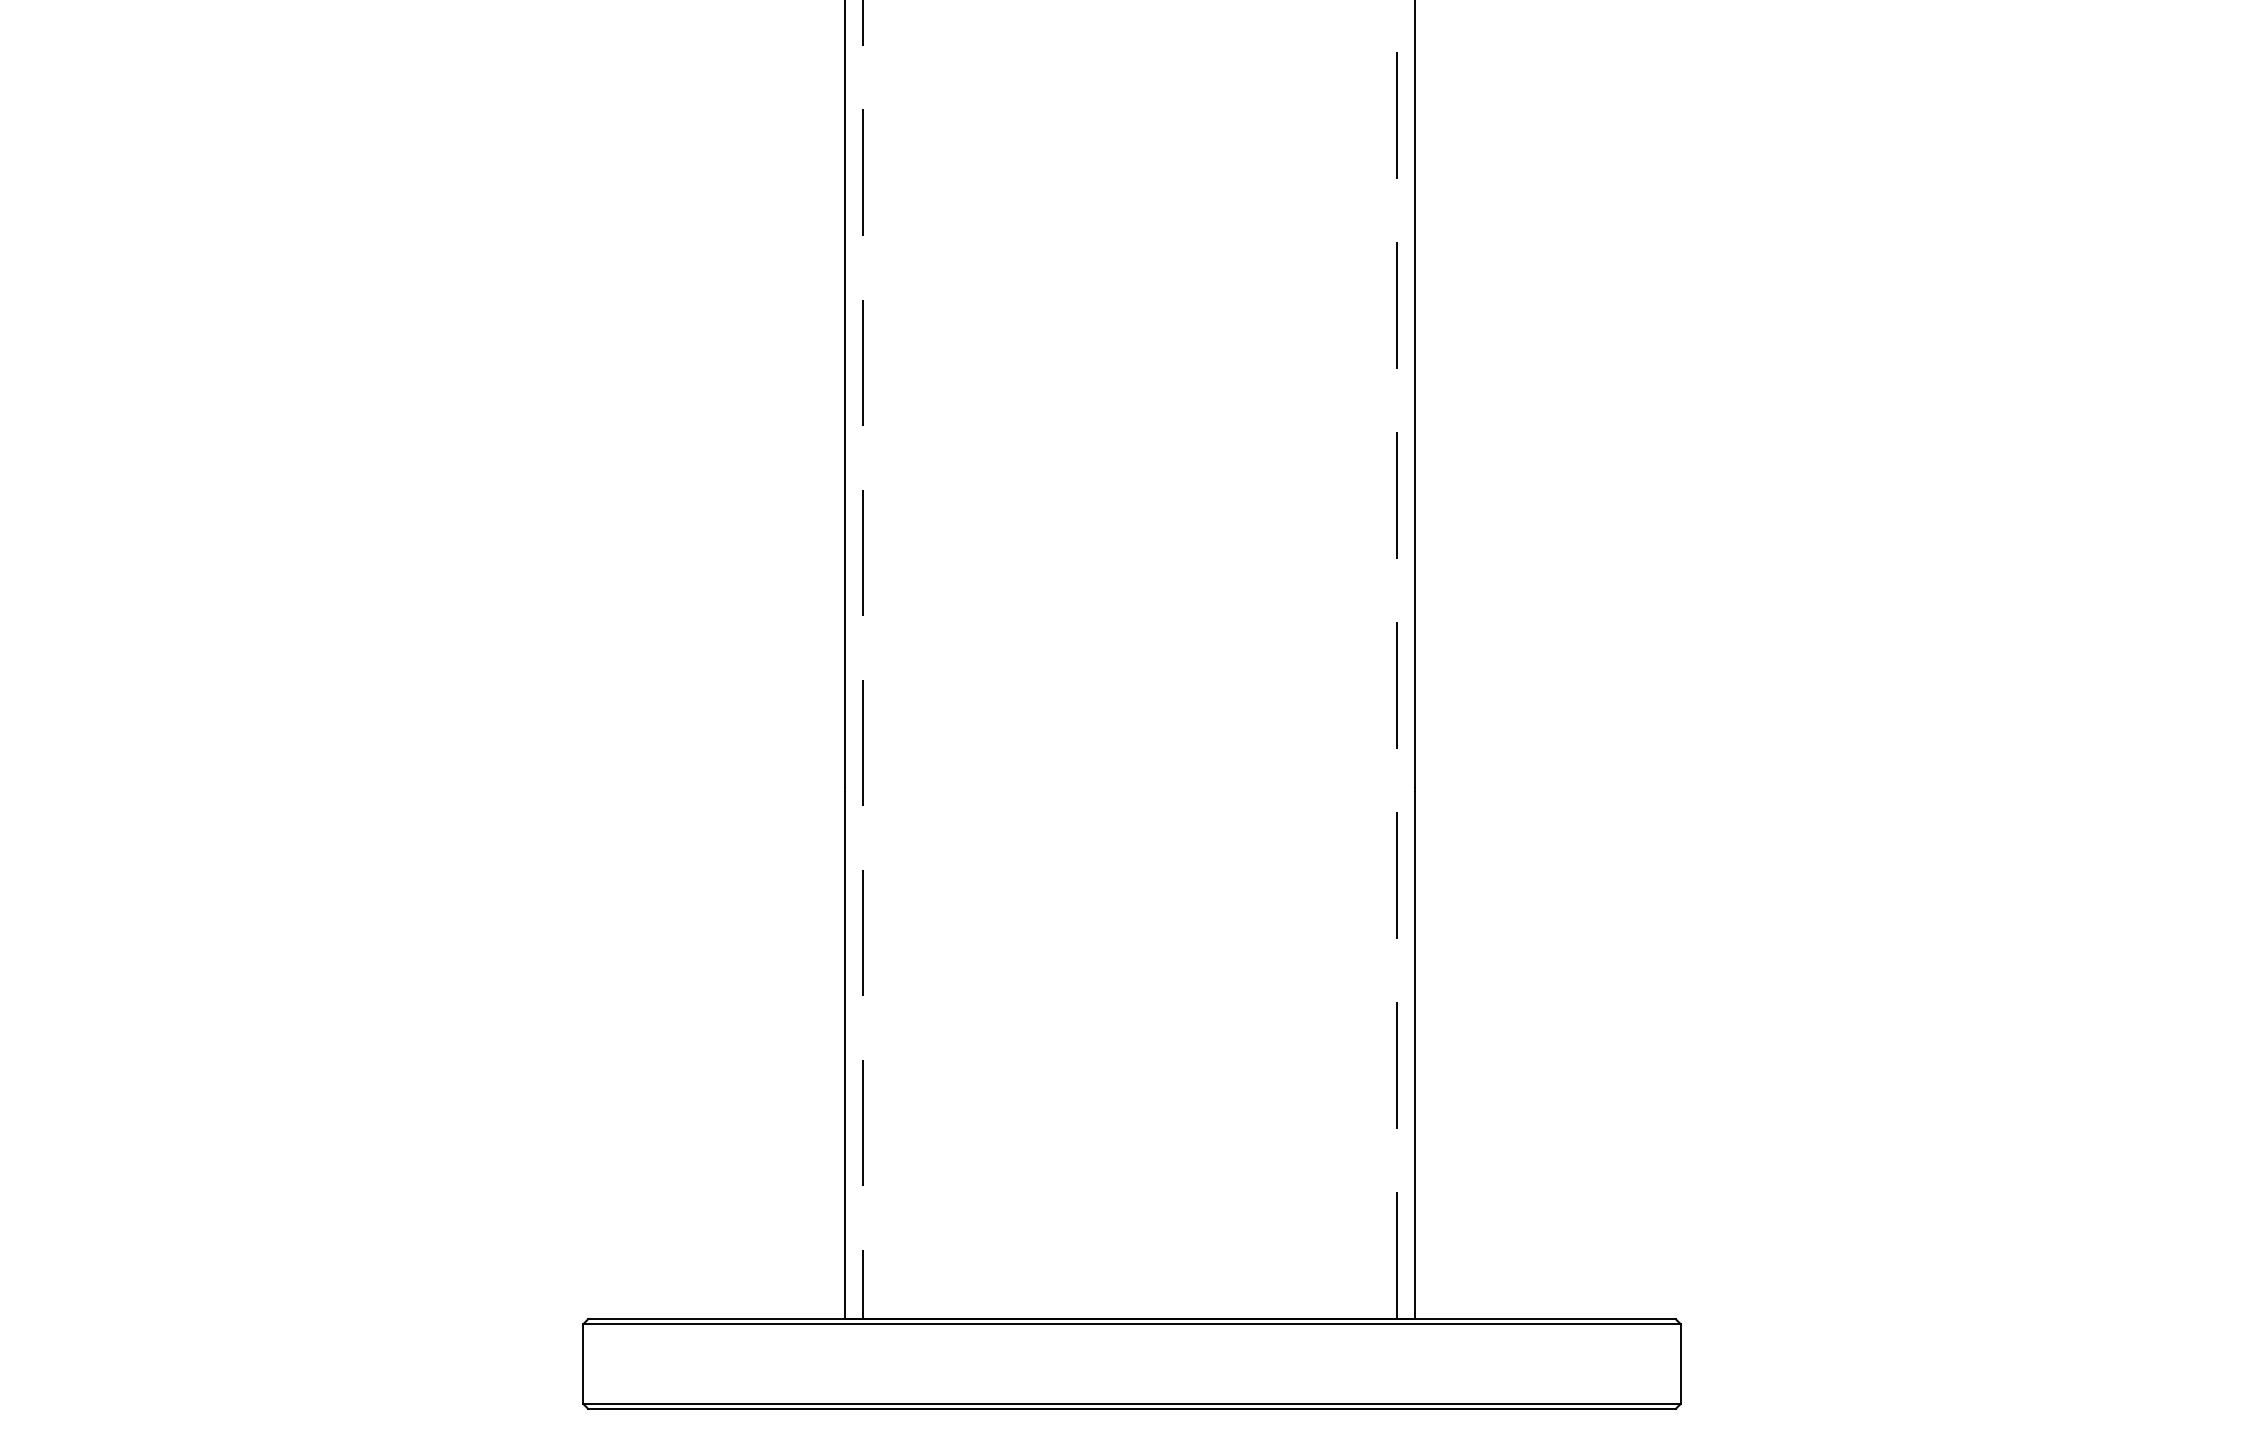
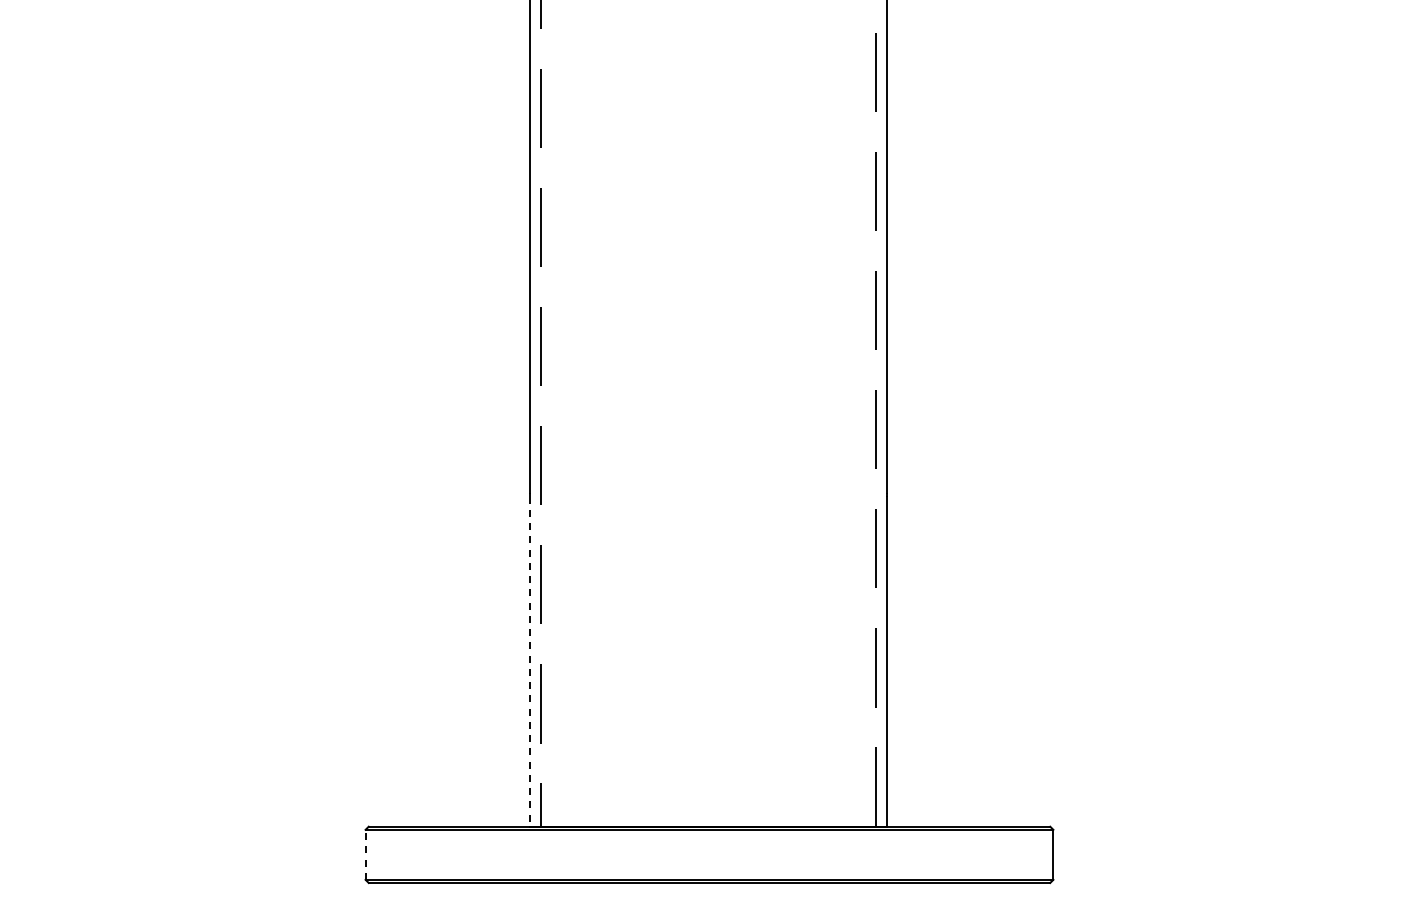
line: (844, 1057) -> (529, 662), solid -> dashed
line: (583, 1363) -> (365, 854), solid -> dashed

